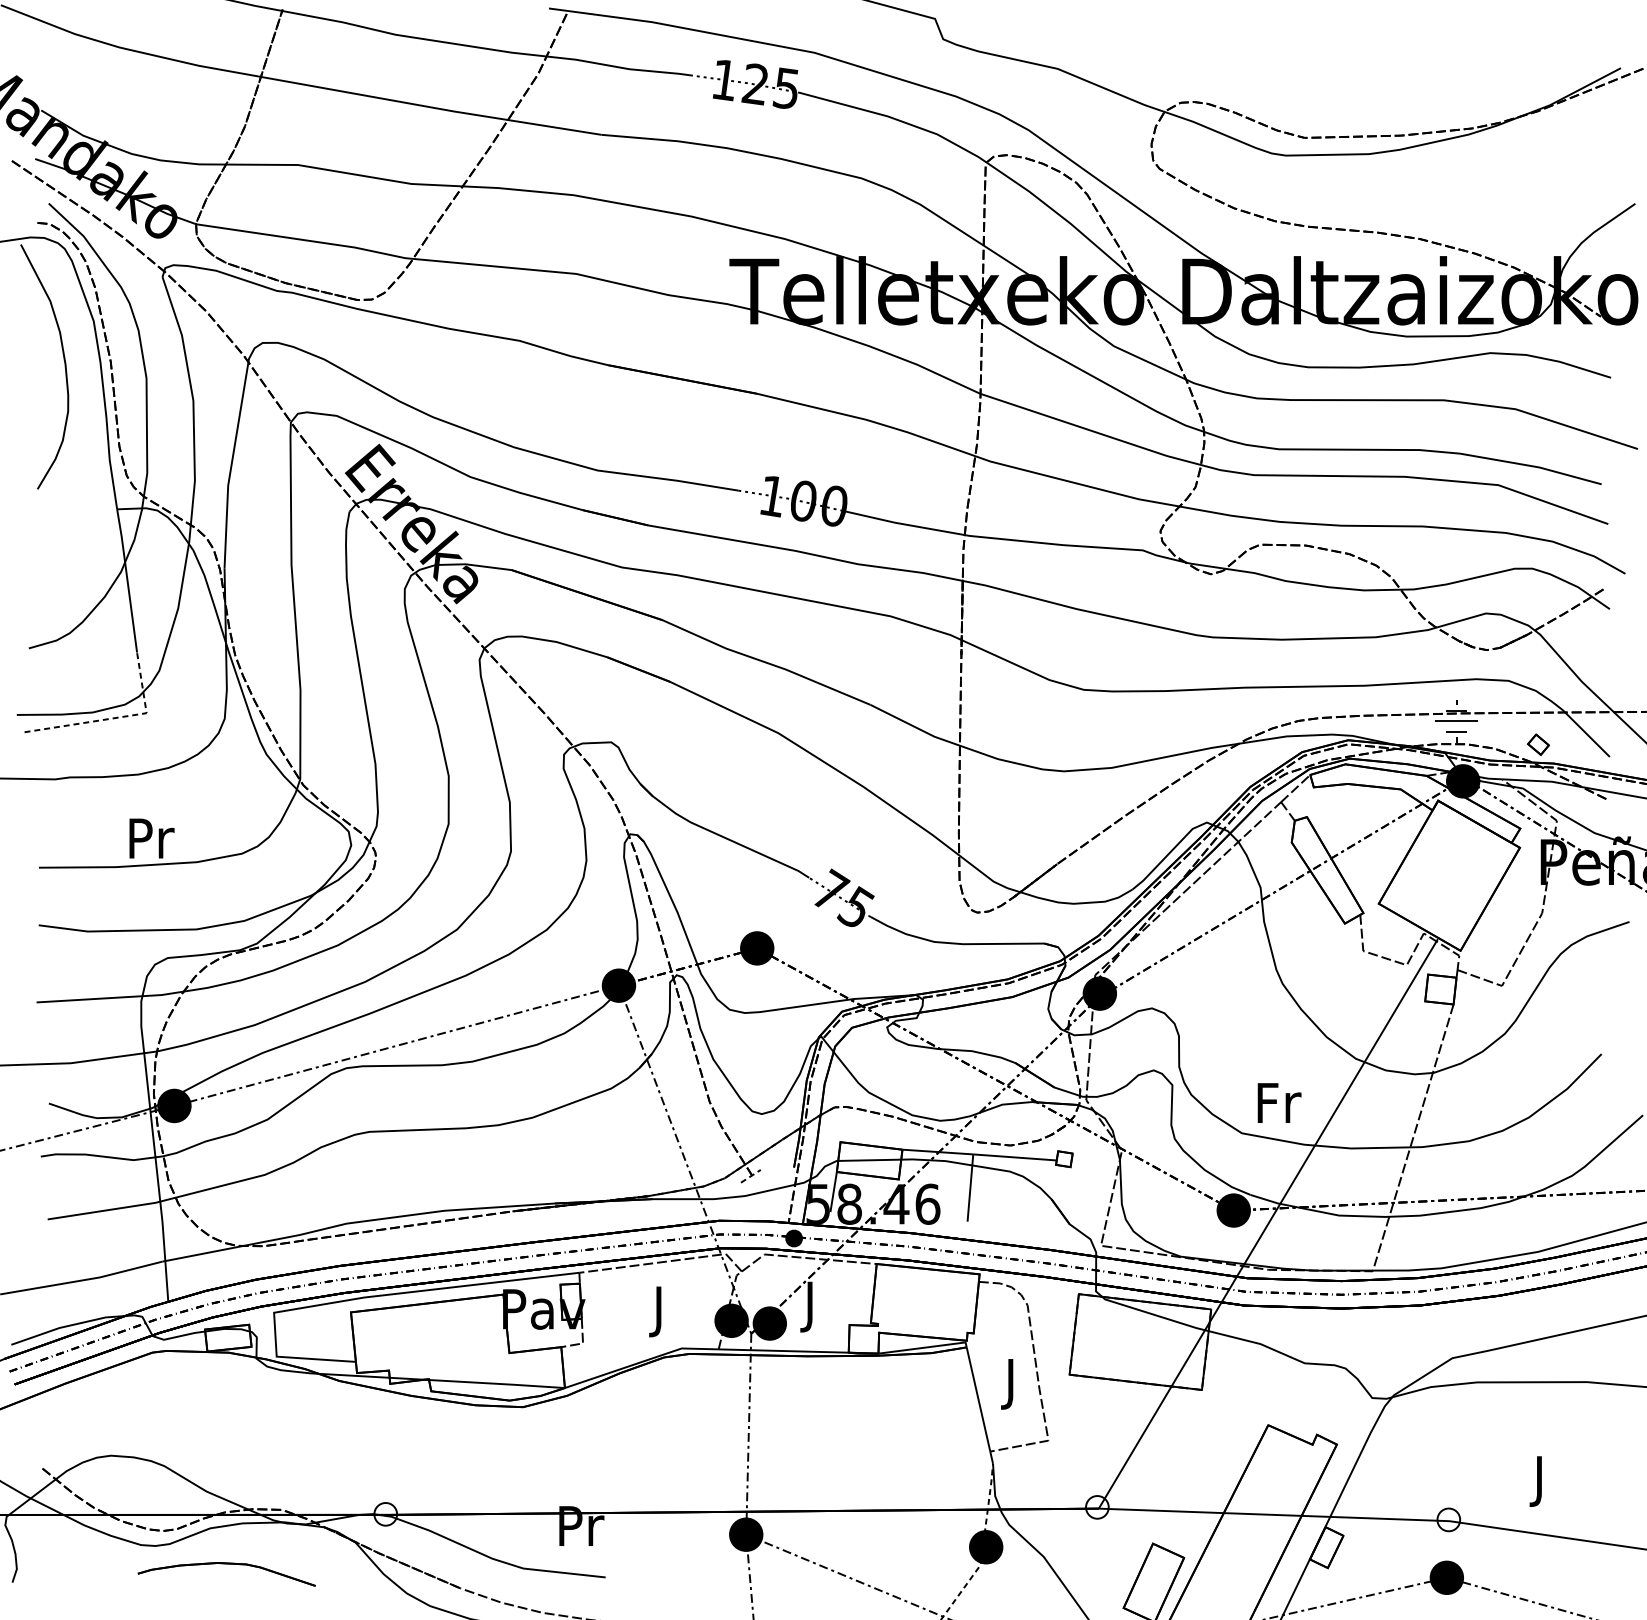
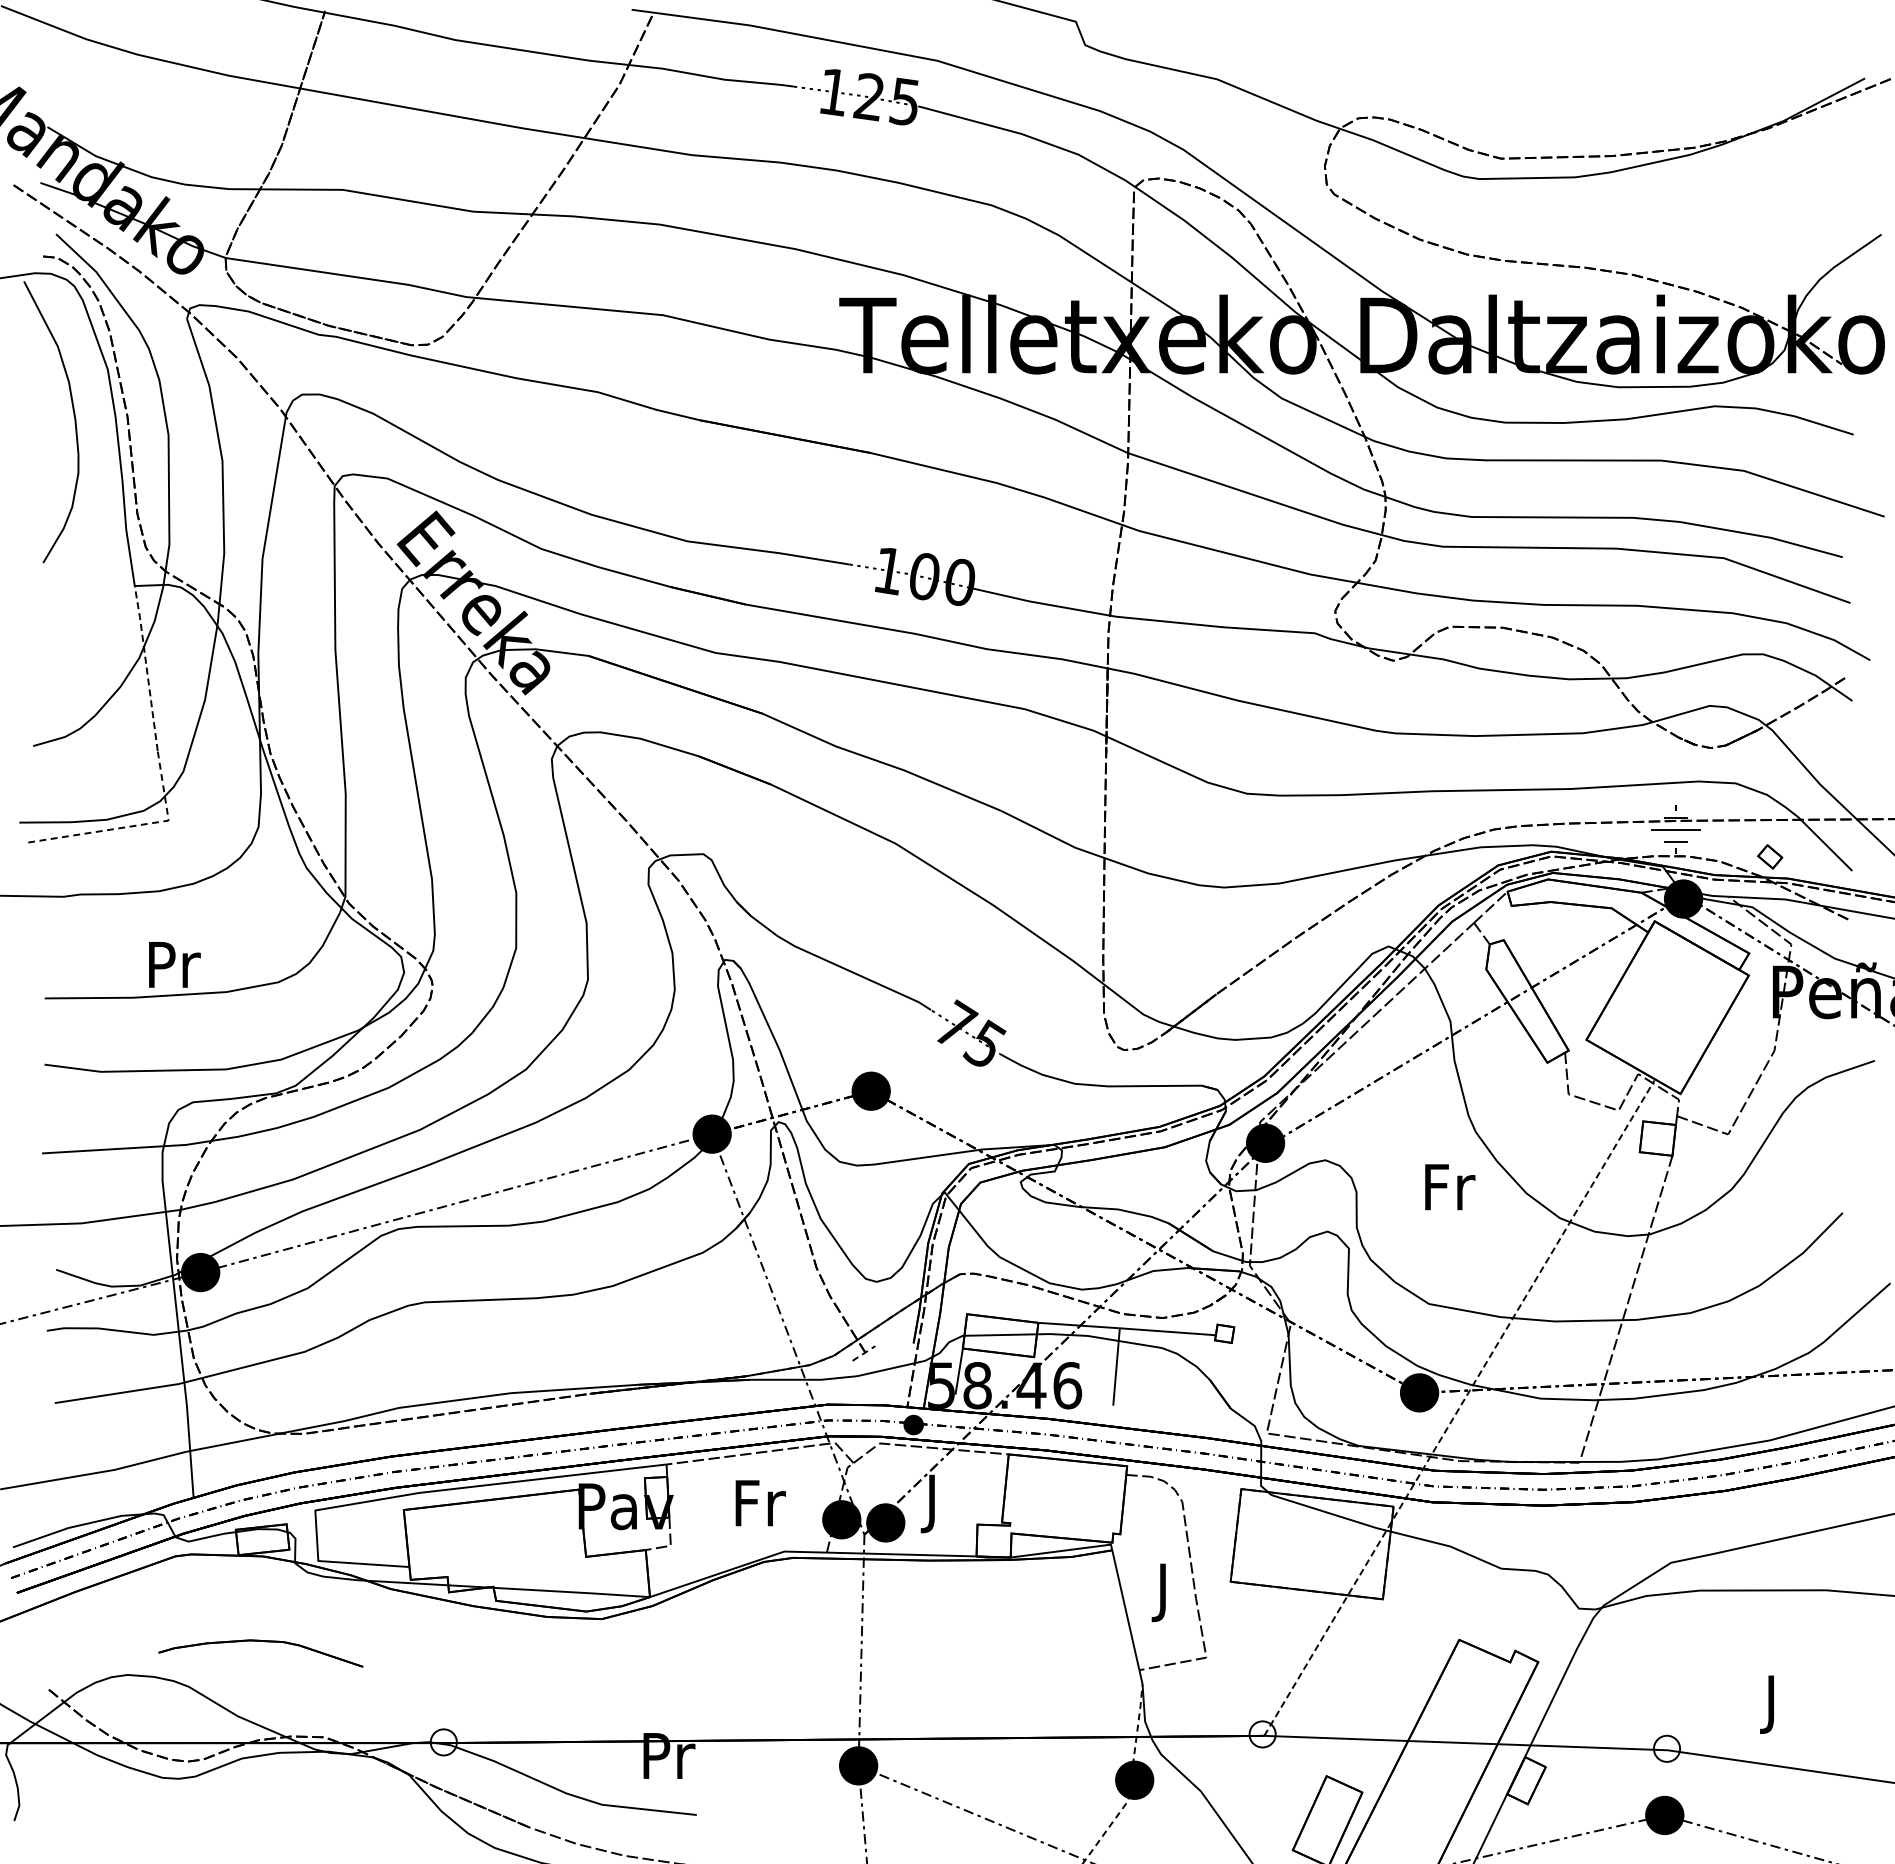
line: (127, 580) -> (146, 667), solid -> dashed
text: (1279, 1103) -> (1450, 1187), moved
line: (1268, 1223) -> (1459, 1407), solid -> dashed
text: (660, 1311) -> (760, 1509), J -> Fr
part: (229, 1564) -> (264, 1642), moved

